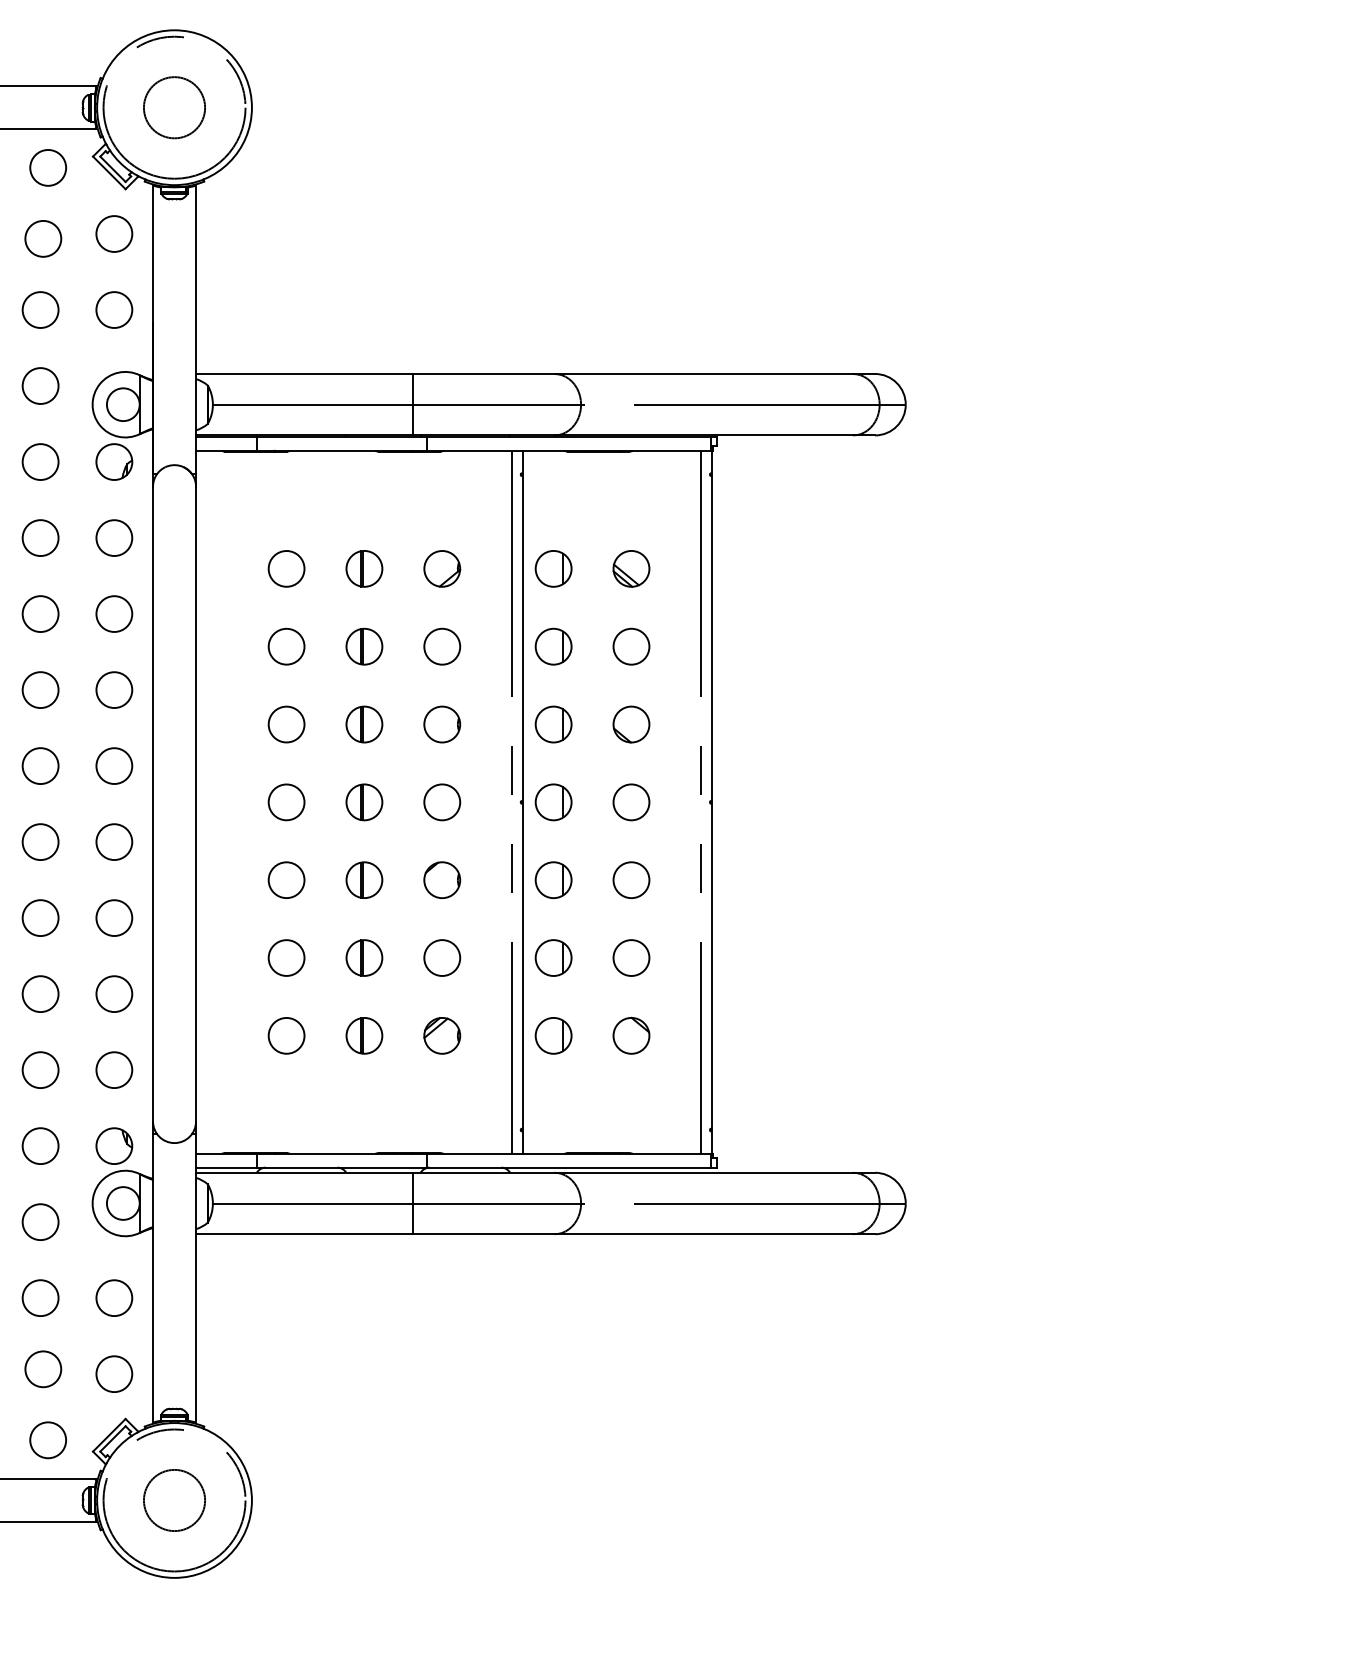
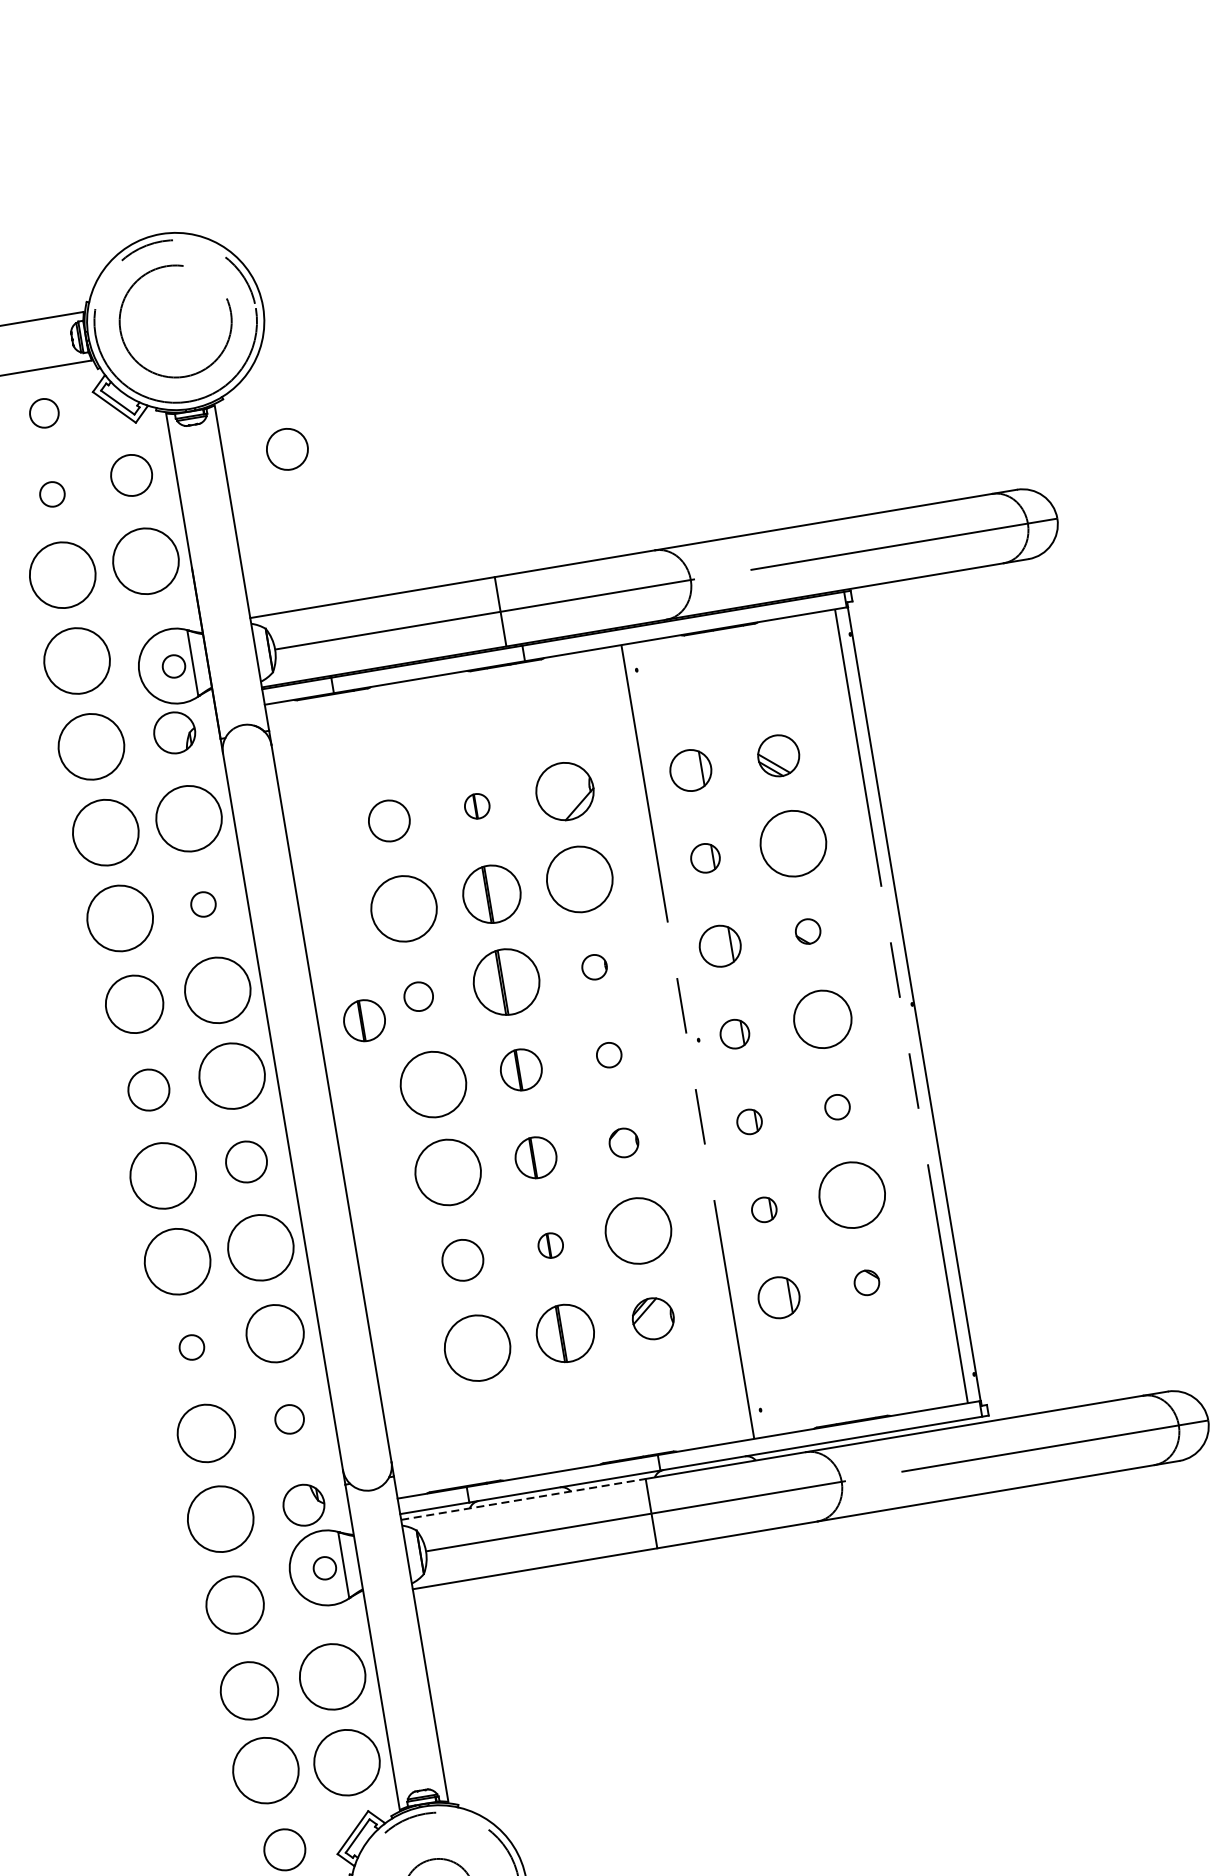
circle: (174, 107) -> (175, 321), size x1.6
circle: (47, 167) -> (43, 412), size x0.7
circle: (252, 233) -> (287, 448), added
circle: (43, 238) -> (52, 493), size x0.6
circle: (40, 310) -> (62, 575), size x1.6
circle: (114, 310) -> (146, 561), size x1.6
circle: (40, 385) -> (76, 660), size x1.6
circle: (122, 404) -> (173, 666), size x0.6
circle: (40, 462) -> (91, 747), size x1.6
circle: (40, 538) -> (105, 833), size x1.6
circle: (114, 538) -> (189, 819), size x1.6
part: (364, 568) -> (477, 805), size x0.6
part: (442, 568) -> (565, 791), size x1.4
circle: (114, 613) -> (203, 903), size x0.6
circle: (40, 614) -> (120, 918), size x1.6
circle: (286, 646) -> (403, 908), size x1.6
part: (364, 646) -> (491, 893), size x1.4
circle: (442, 646) -> (580, 879), size x1.6
part: (553, 646) -> (705, 858), size x0.7
circle: (631, 646) -> (793, 843), size x1.6
circle: (40, 689) -> (134, 1003), size x1.4
circle: (114, 690) -> (218, 990), size x1.6
circle: (286, 724) -> (418, 996), size x0.7
part: (364, 724) -> (506, 981), size x1.6
part: (442, 724) -> (594, 967), size x0.6
part: (631, 724) -> (808, 931), size x0.6
part: (236, 737) -> (364, 1020), added
circle: (114, 766) -> (232, 1076), size x1.6
line: (523, 801) -> (700, 1038), removed
circle: (286, 802) -> (433, 1084), size x1.6
circle: (442, 802) -> (609, 1055), size x0.6
part: (553, 802) -> (734, 1034), size x0.7
circle: (631, 802) -> (822, 1019), size x1.4
circle: (40, 842) -> (163, 1176), size x1.6
part: (442, 879) -> (624, 1142), size x0.7
part: (553, 879) -> (749, 1121), size x0.6
circle: (631, 879) -> (837, 1106), size x0.6
circle: (286, 880) -> (448, 1172), size x1.6
circle: (40, 918) -> (177, 1262), size x1.6
circle: (114, 918) -> (261, 1248), size x1.6
part: (364, 957) -> (550, 1245), size x0.6
circle: (442, 957) -> (638, 1230), size x1.6
part: (553, 957) -> (764, 1209), size x0.6
circle: (631, 957) -> (852, 1194), size x1.6
circle: (40, 993) -> (191, 1346), size x0.6
circle: (114, 993) -> (275, 1332), size x1.4
circle: (286, 1035) -> (477, 1347), size x1.6
part: (364, 1035) -> (565, 1333), size x1.4
part: (631, 1035) -> (866, 1282), size x0.6
circle: (40, 1069) -> (206, 1432), size x1.4
circle: (114, 1069) -> (289, 1418), size x0.7
circle: (40, 1146) -> (220, 1519), size x1.6
line: (304, 1172) -> (523, 1499), solid -> dashed
circle: (122, 1203) -> (323, 1568), size x0.6
circle: (40, 1221) -> (234, 1604), size x1.4
circle: (40, 1297) -> (249, 1690), size x1.4
circle: (114, 1298) -> (332, 1677), size x1.6
circle: (43, 1369) -> (266, 1770), size x1.6
circle: (114, 1374) -> (347, 1763), size x1.6

